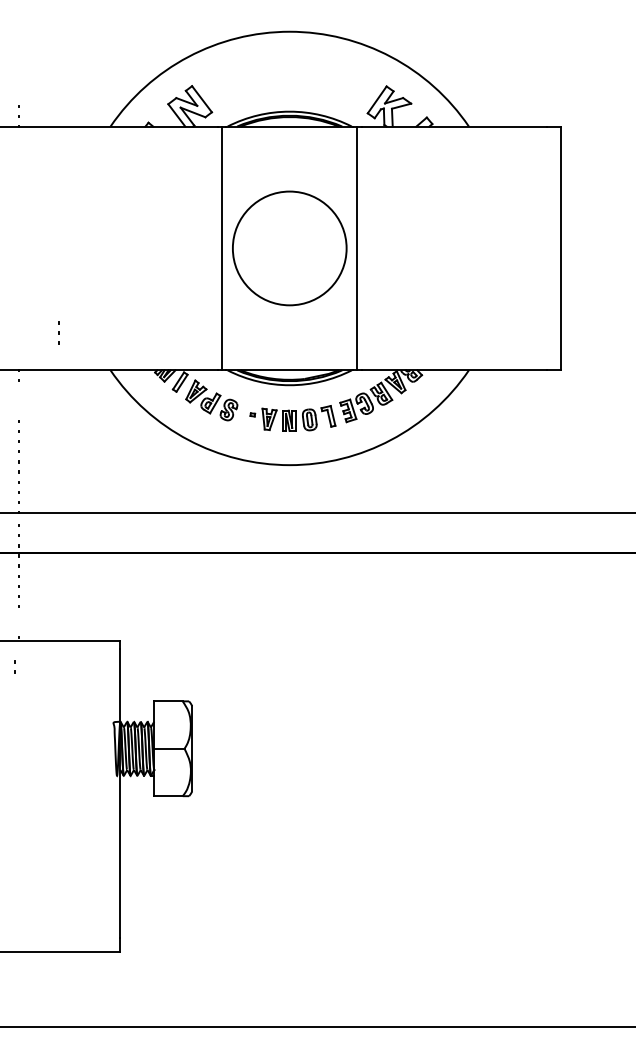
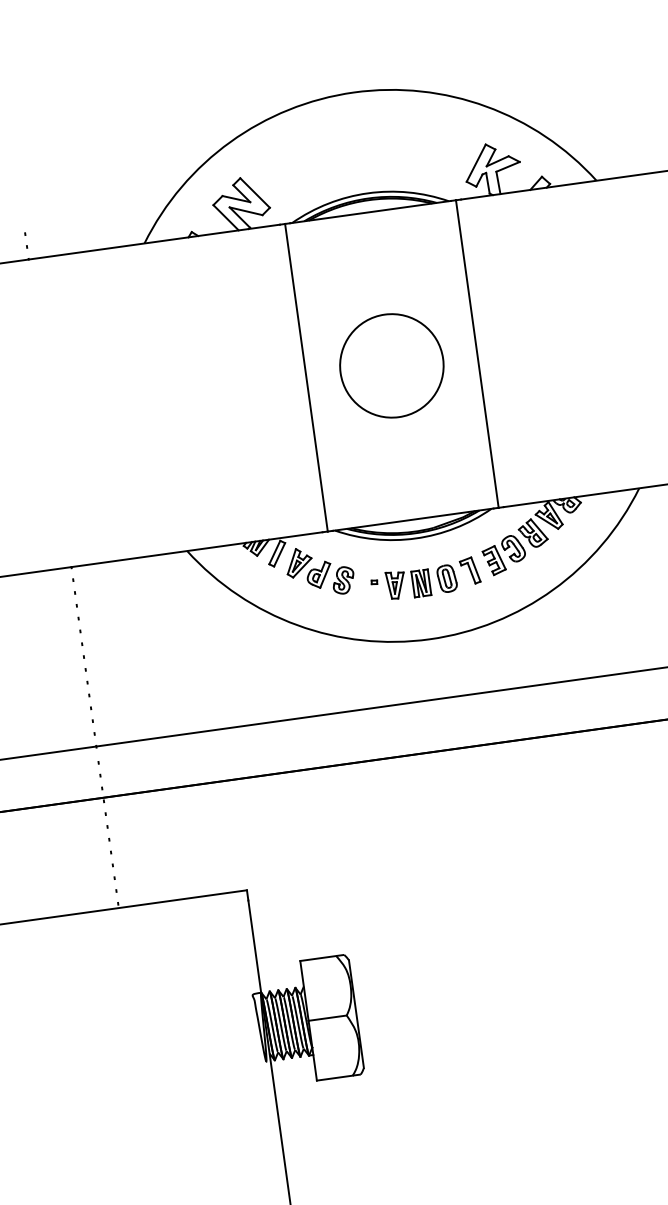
circle: (289, 248) -> (391, 365), size x0.71
part: (58, 332) -> (76, 605), moved
part: (14, 666) -> (114, 884), moved

